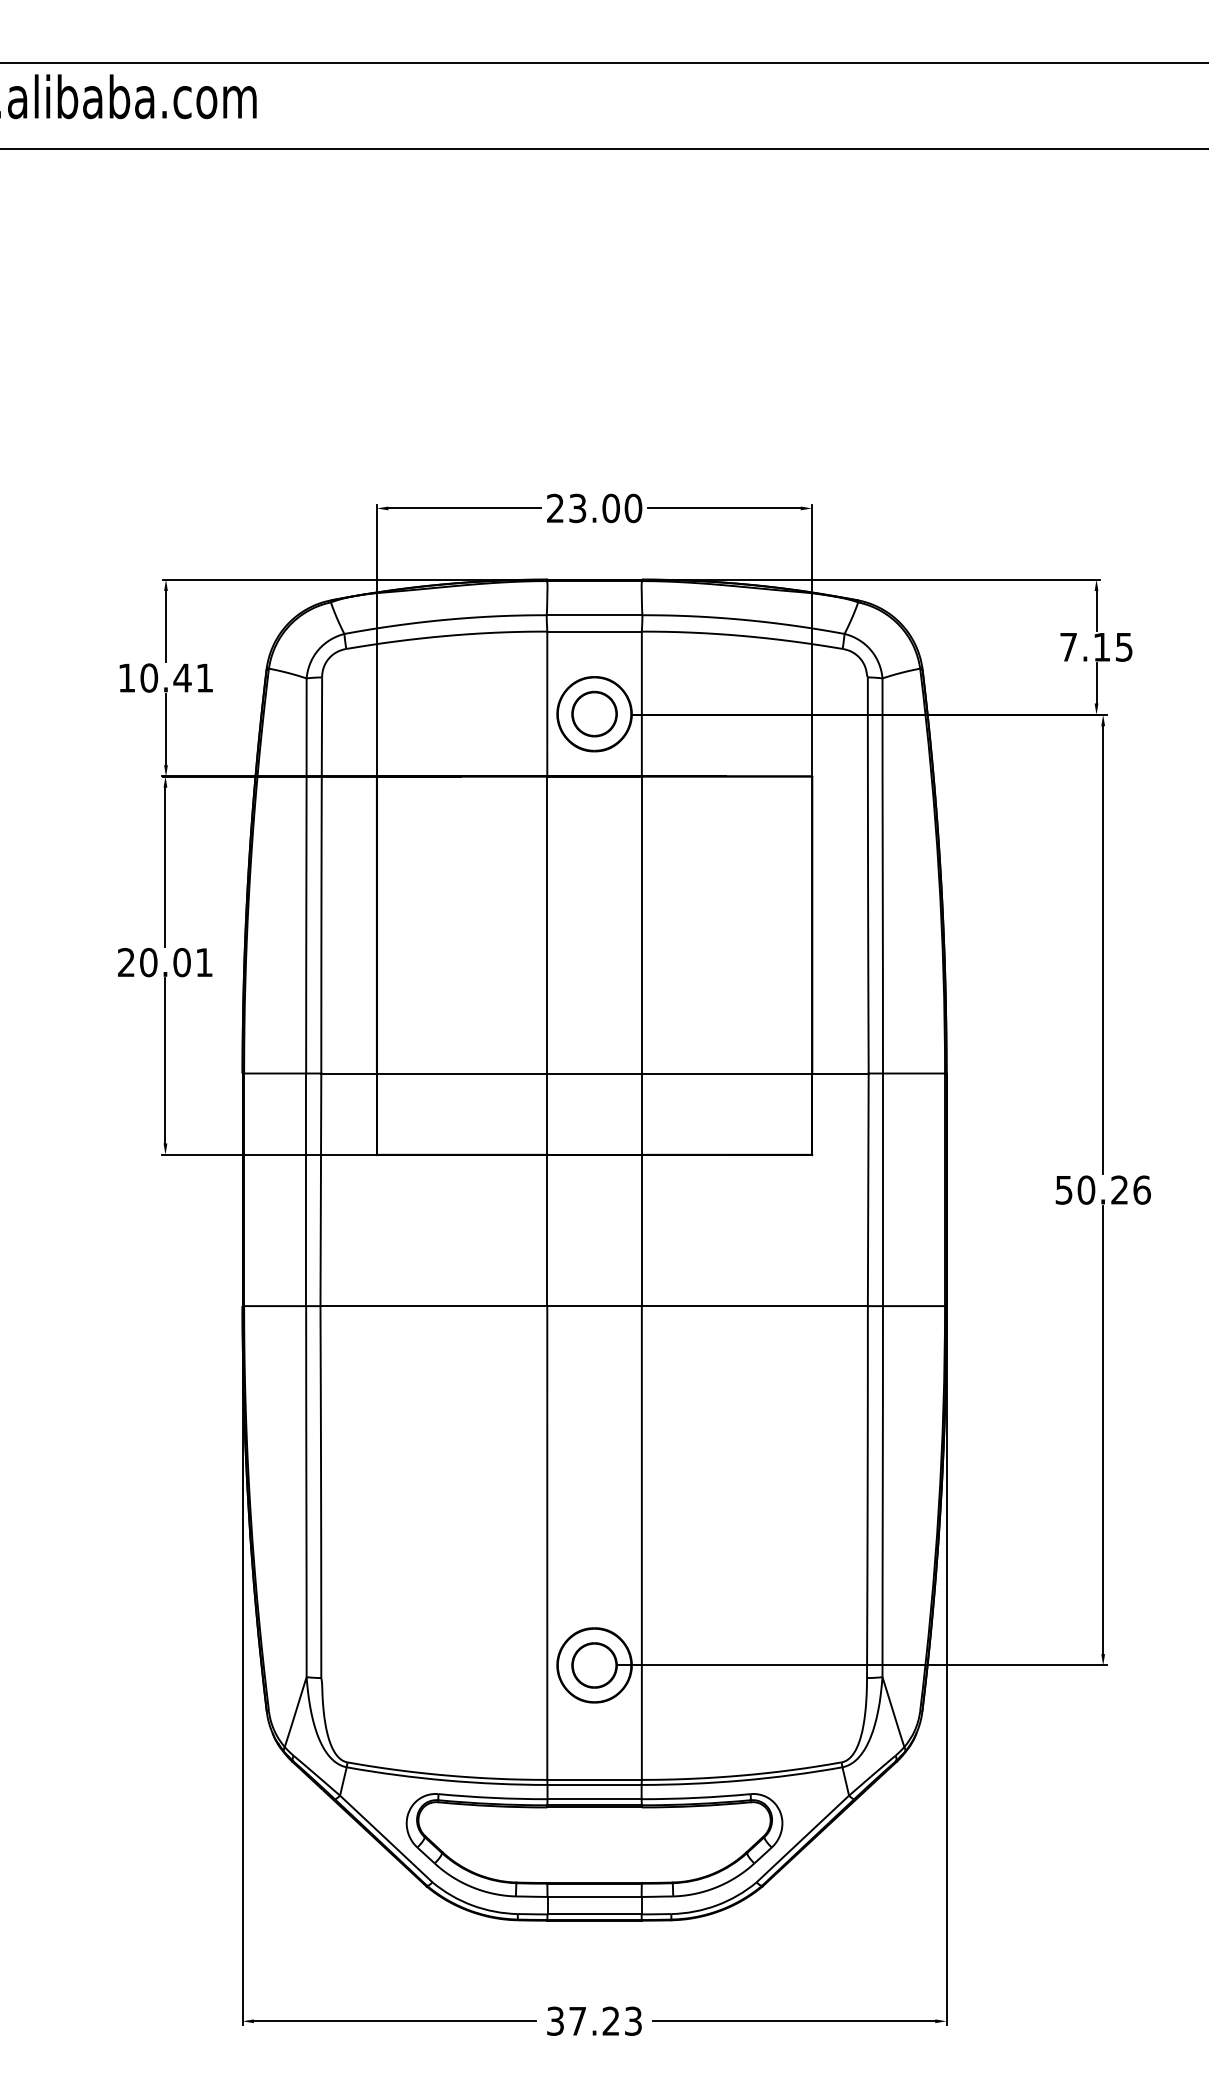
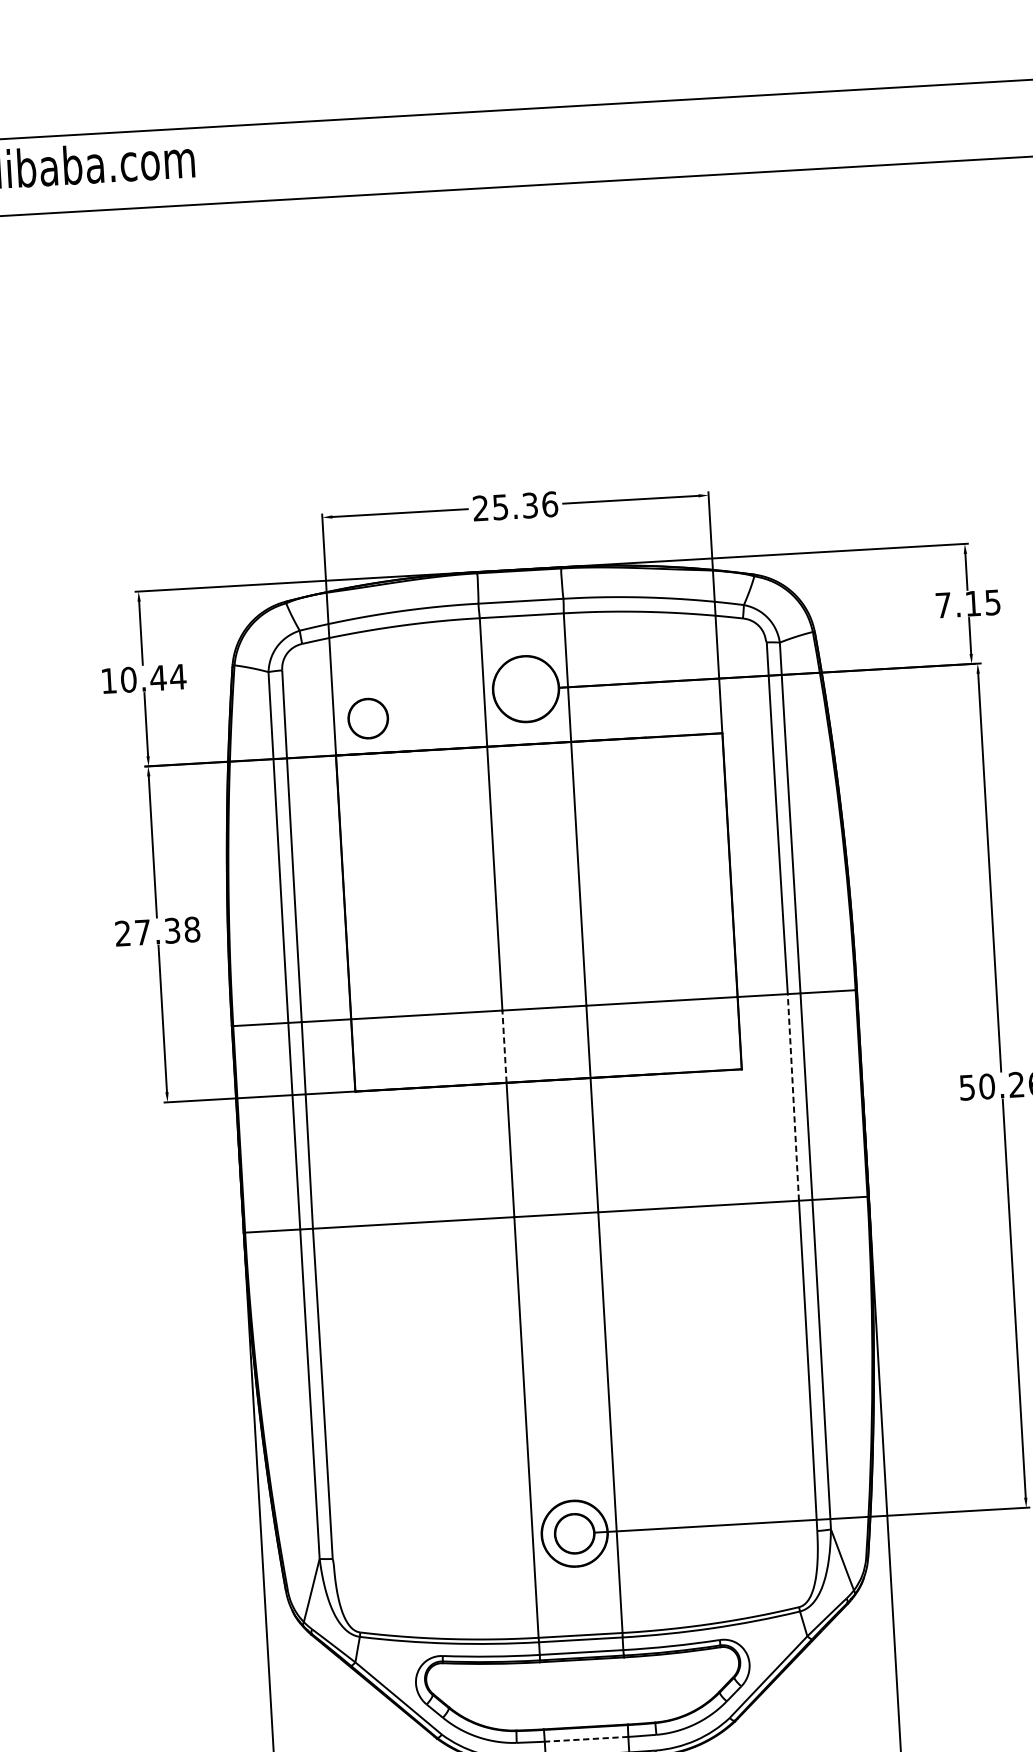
text: (606, 508) -> (526, 505), 23.00 -> 25.36
text: (204, 677) -> (177, 676), 10.41 -> 10.44
part: (594, 713) -> (368, 718), moved
text: (176, 962) -> (167, 931), 20.01 -> 27.38
line: (547, 1114) -> (504, 1046), solid -> dashed
line: (868, 1189) -> (793, 1097), solid -> dashed
line: (594, 1896) -> (586, 1738), solid -> dashed

